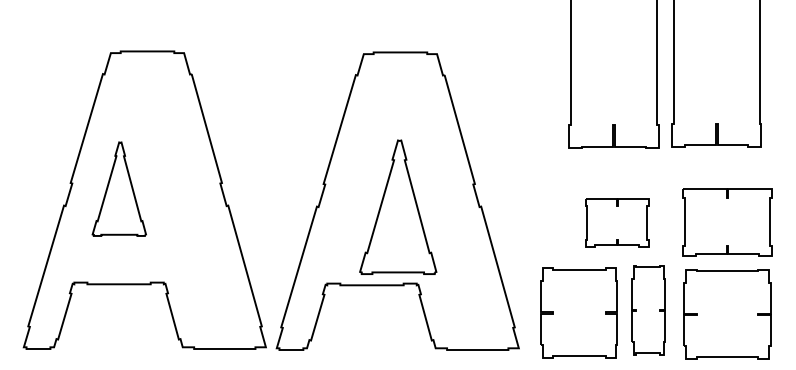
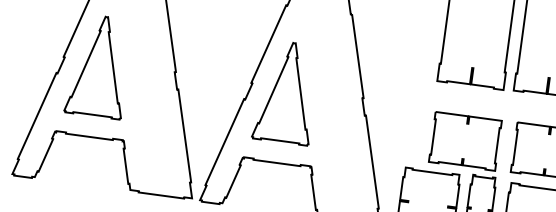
part: (119, 188) -> (99, 65), size x1.43
part: (398, 206) -> (287, 91), moved
part: (617, 222) -> (465, 141), size x1.43

